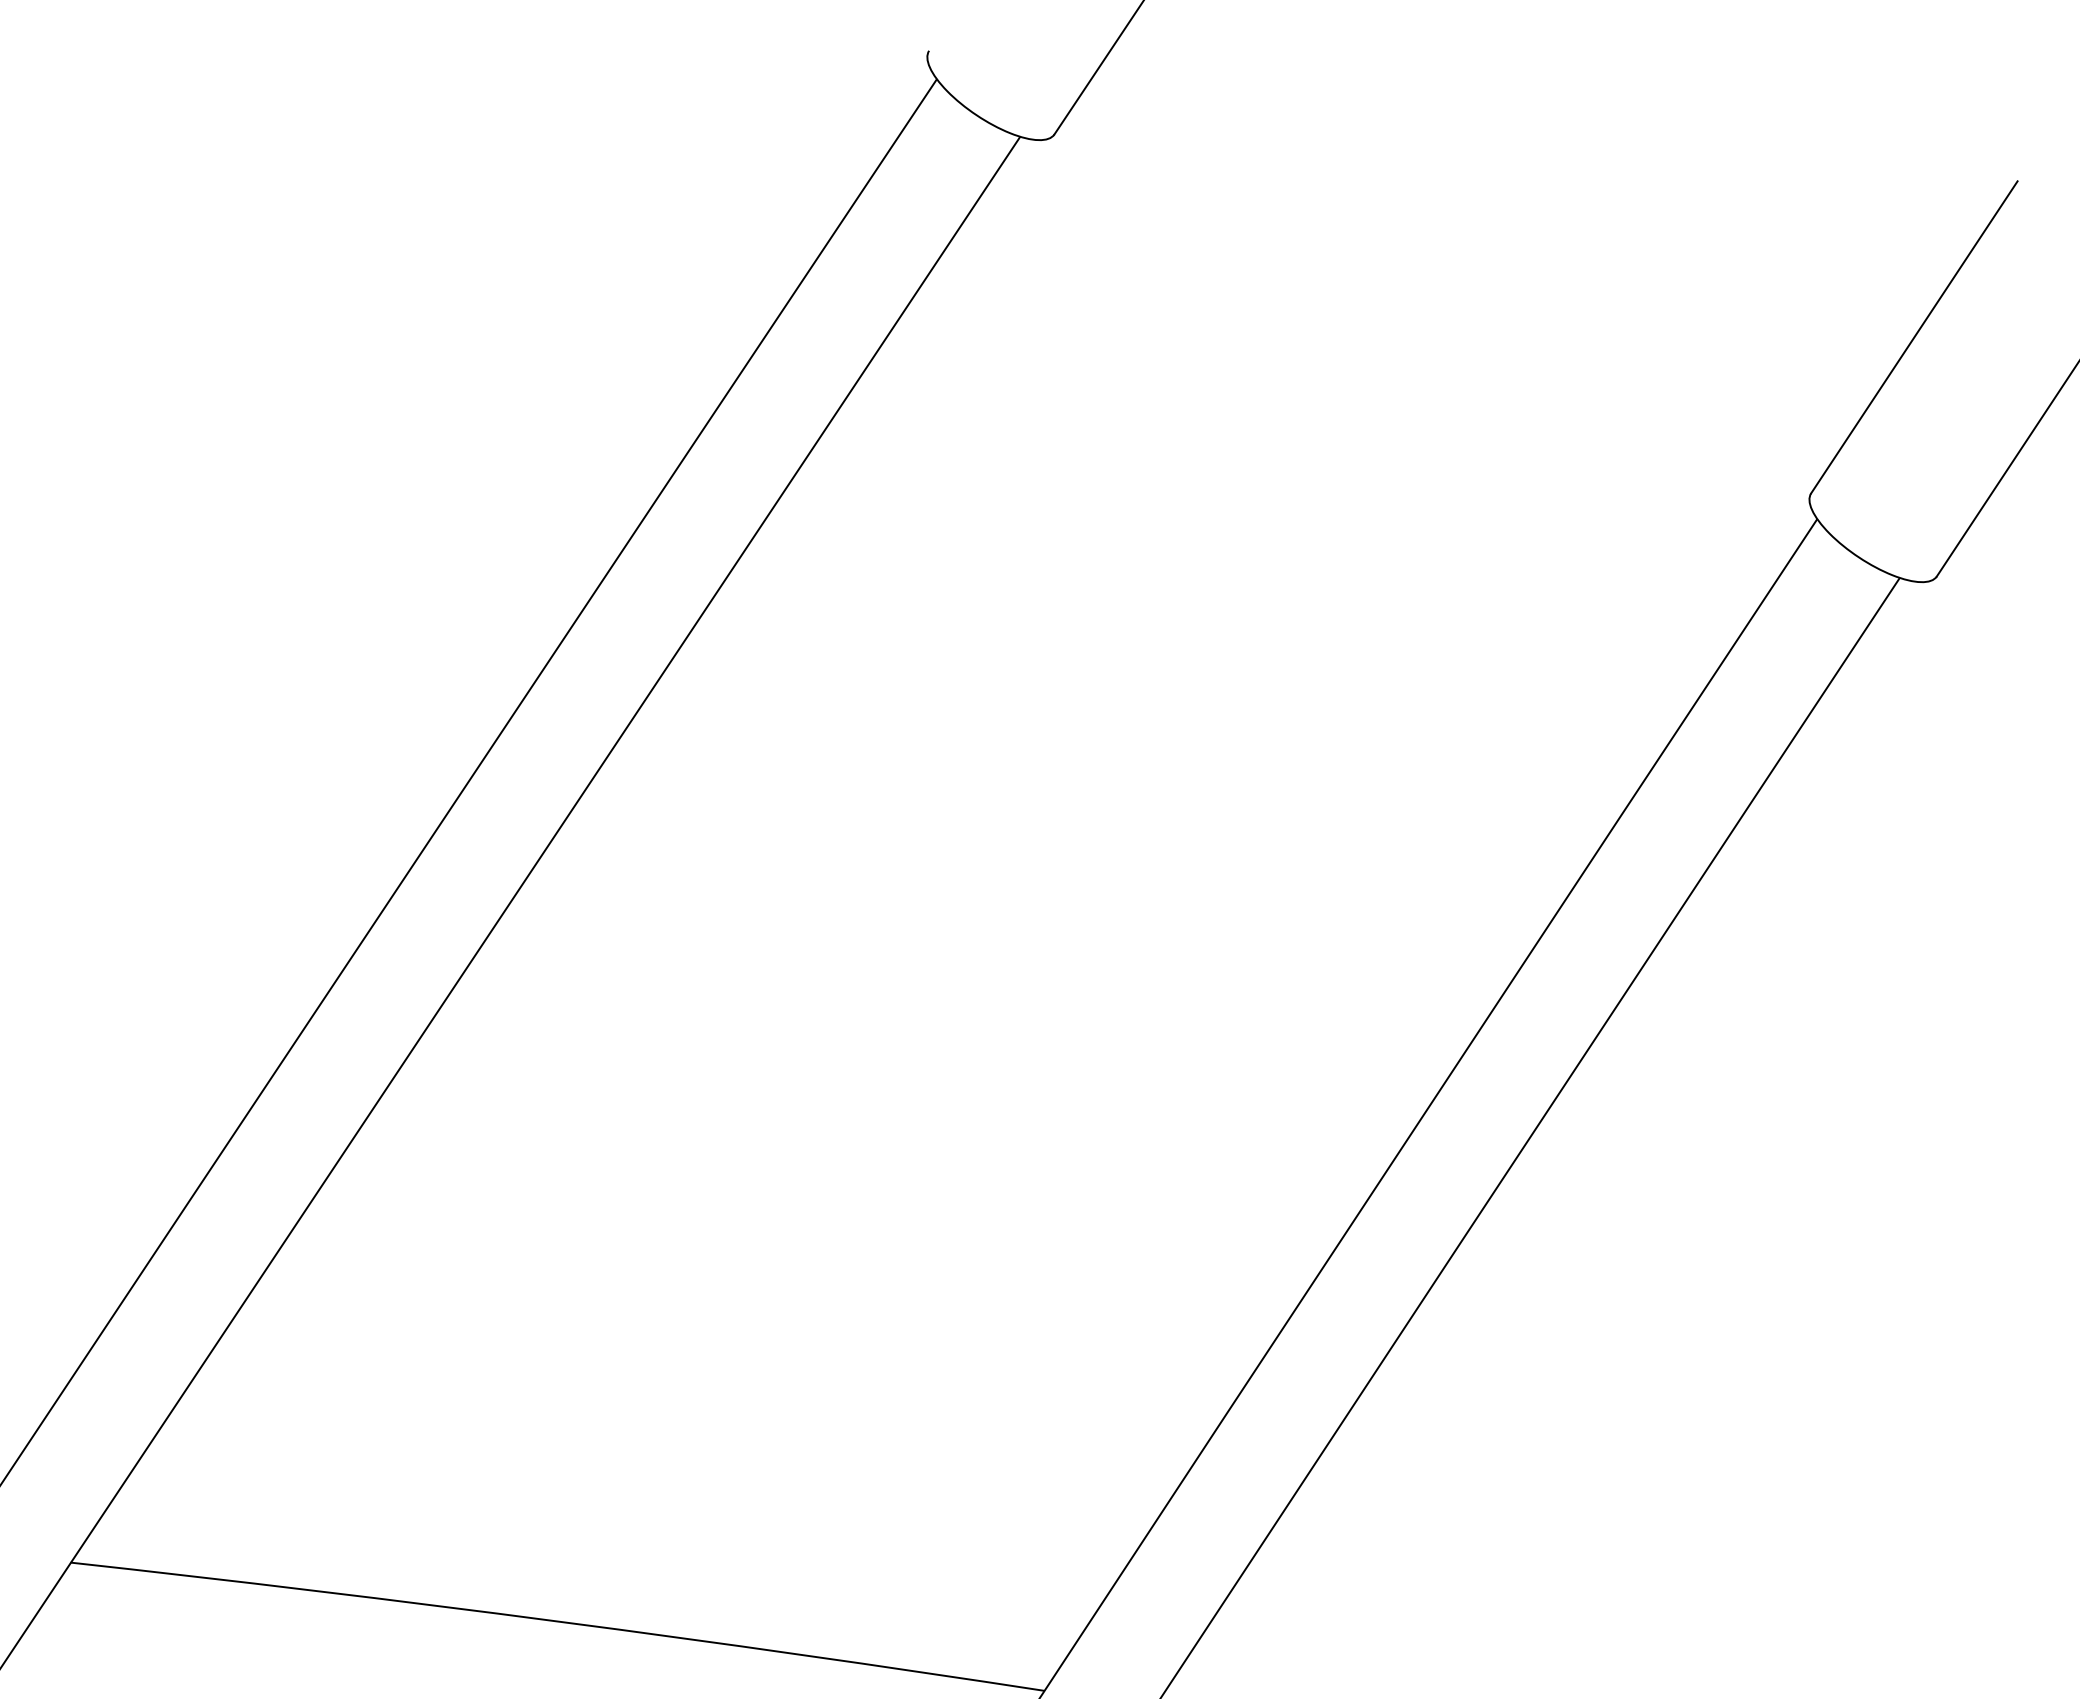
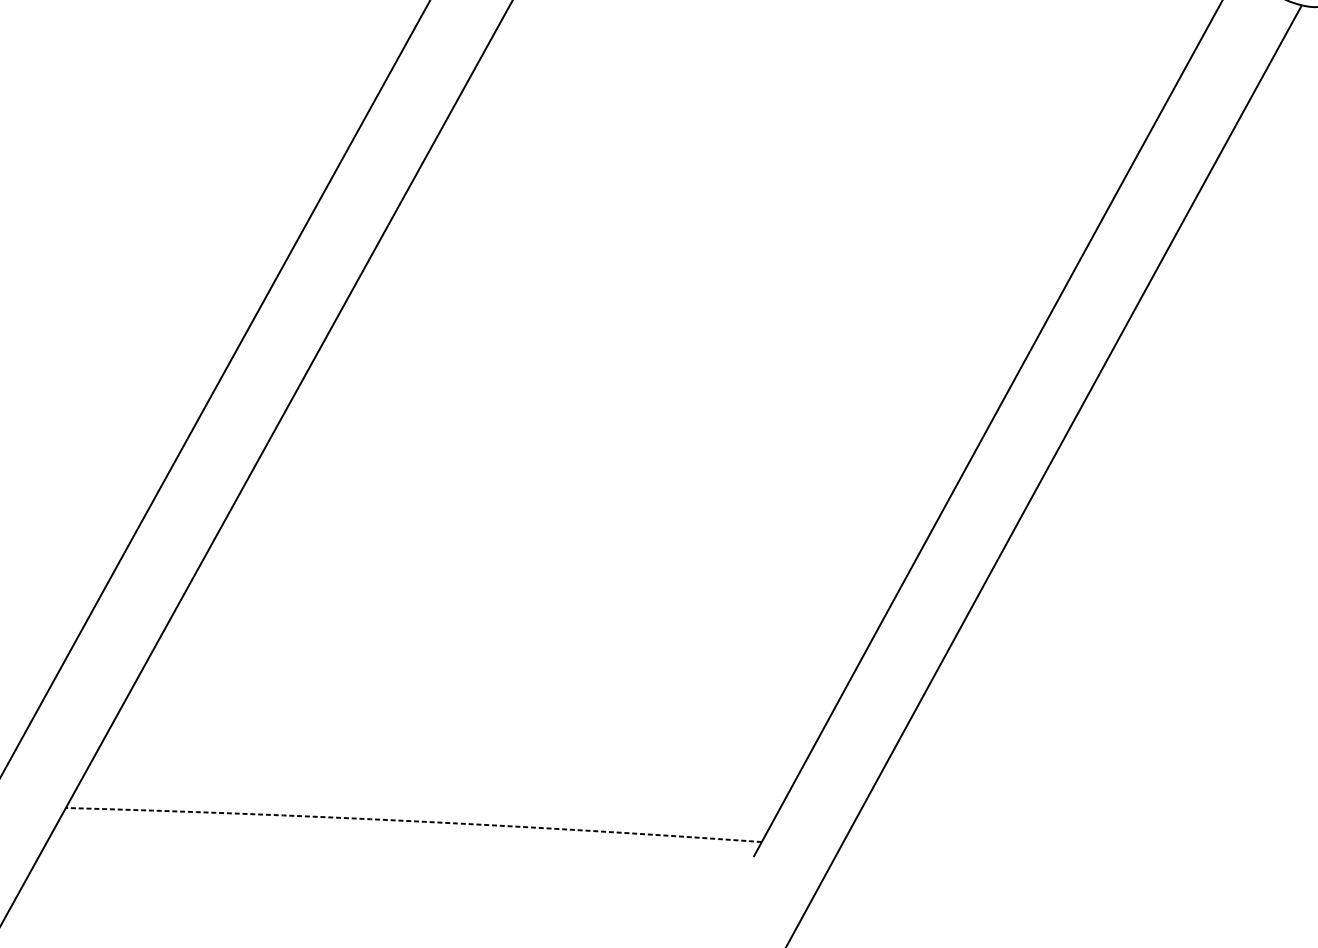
arc: (558, 1621) -> (414, 821), solid -> dashed

